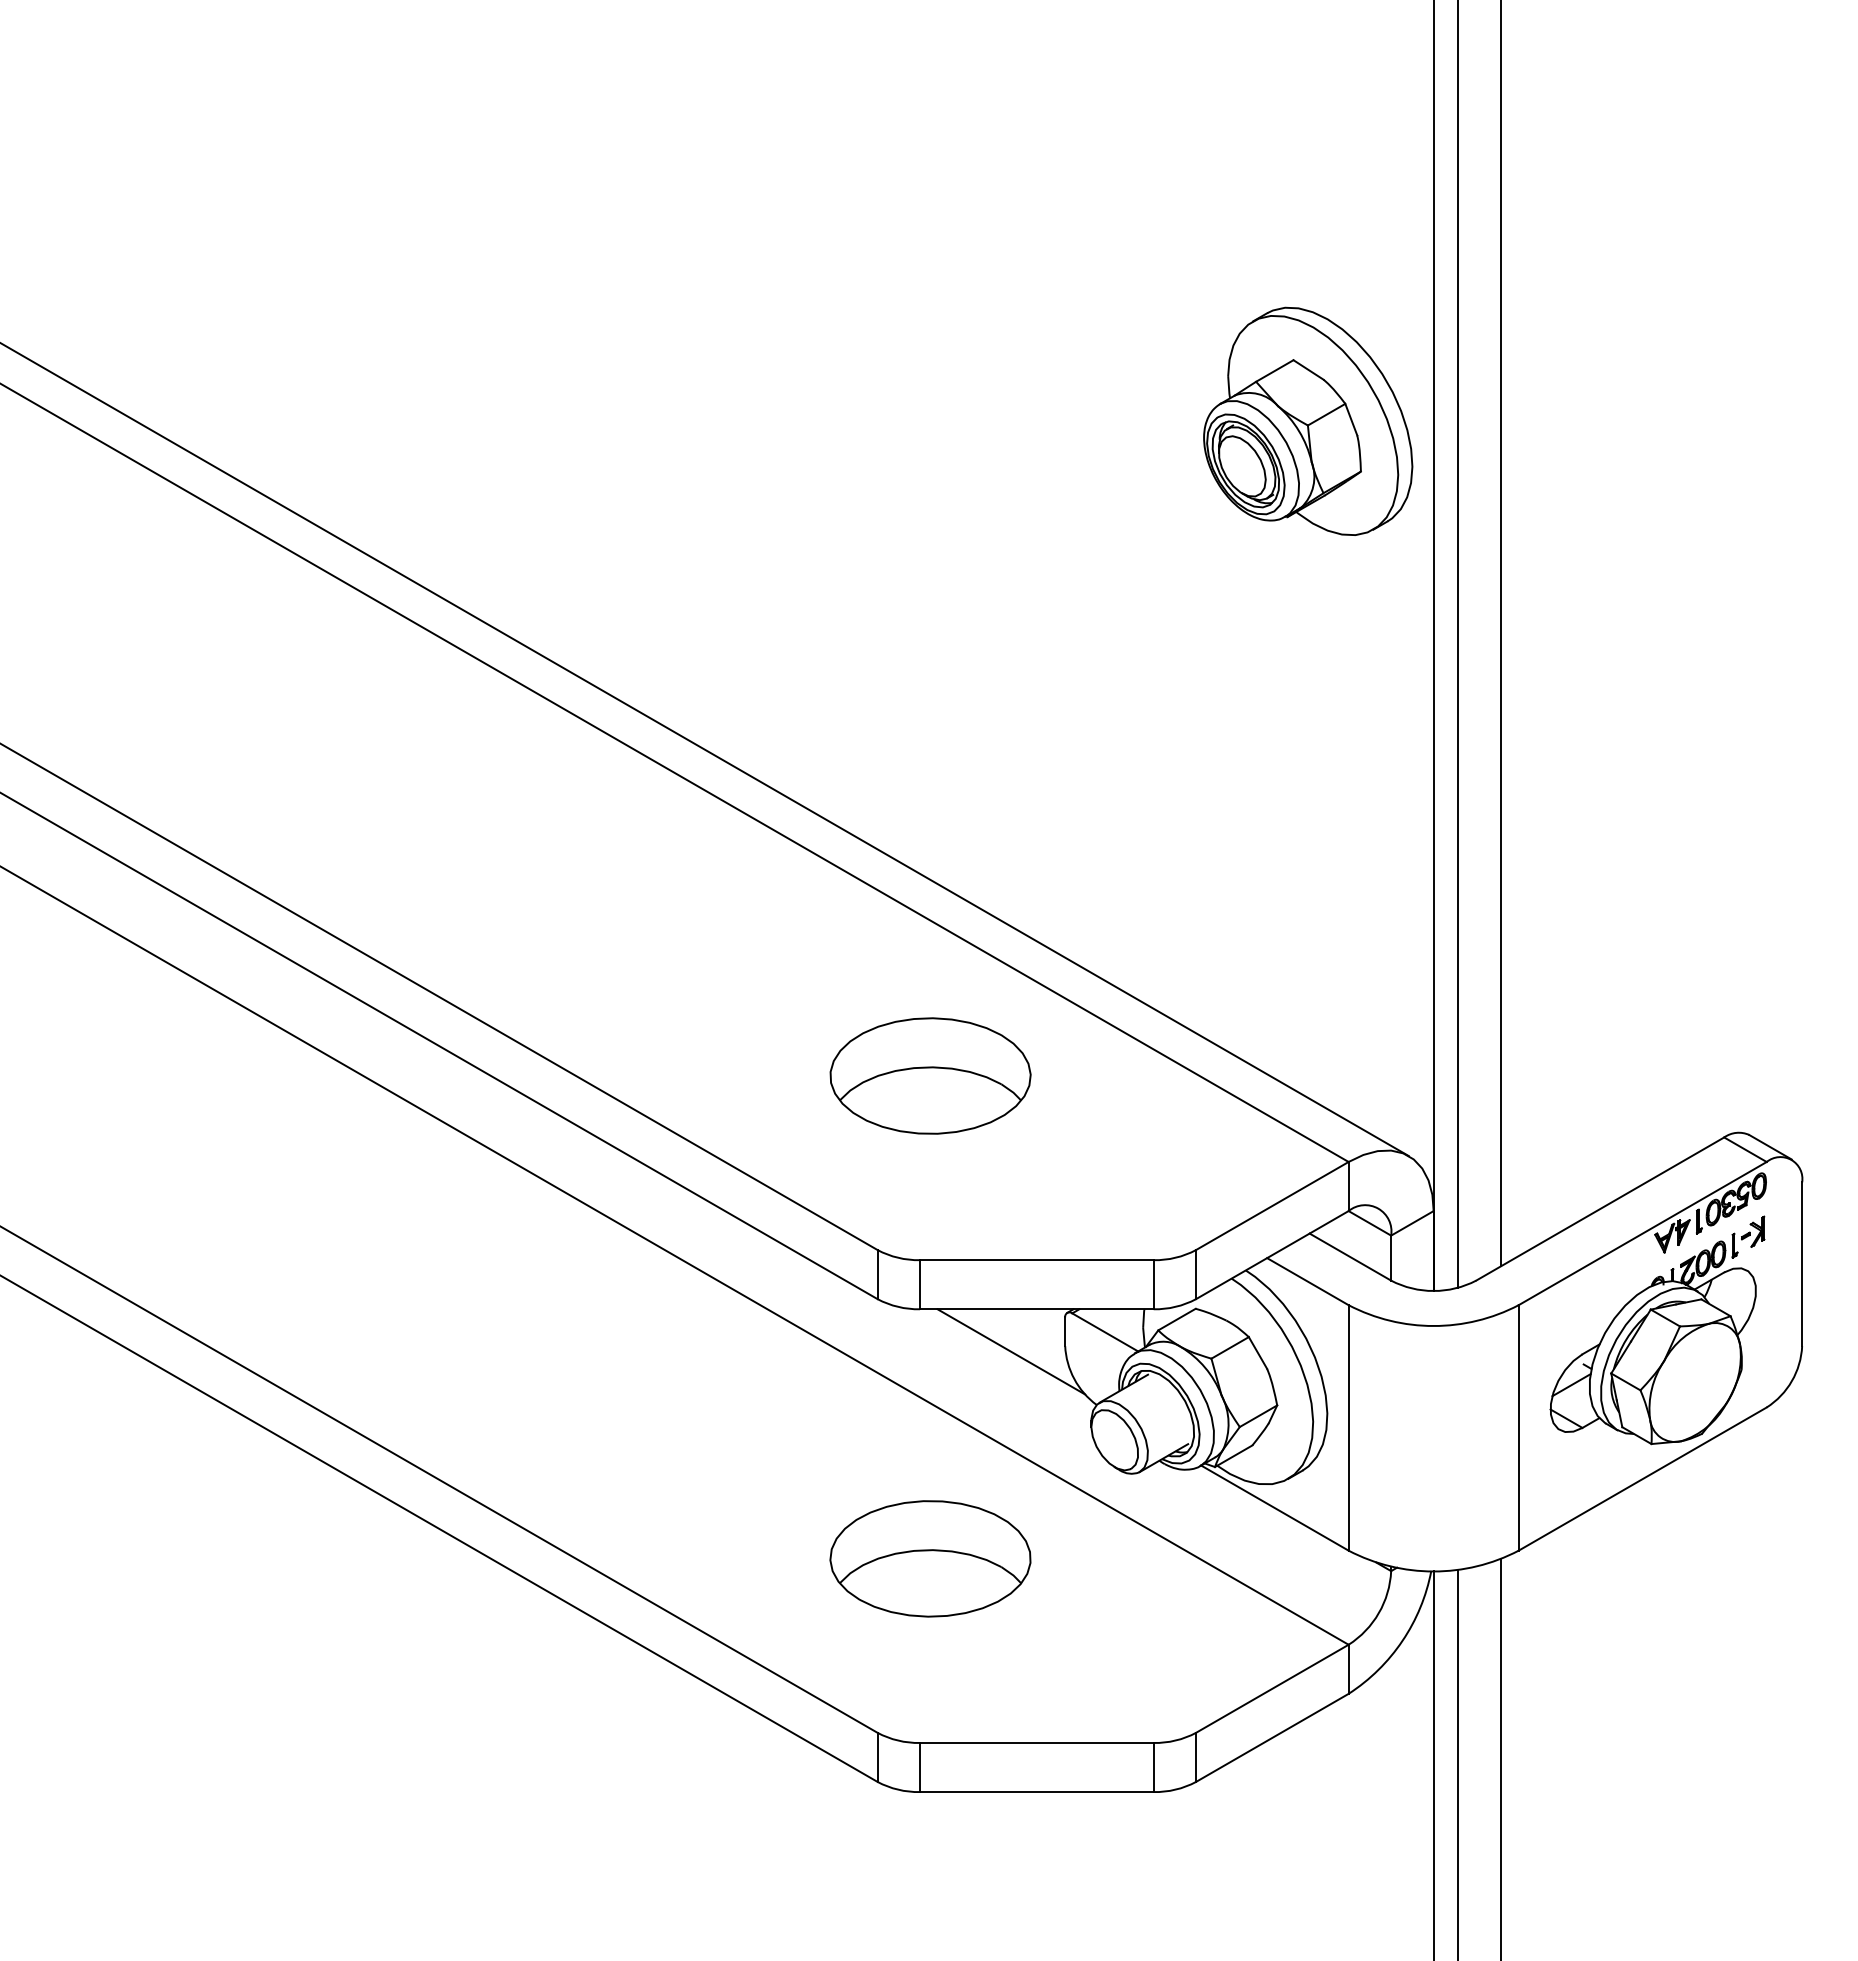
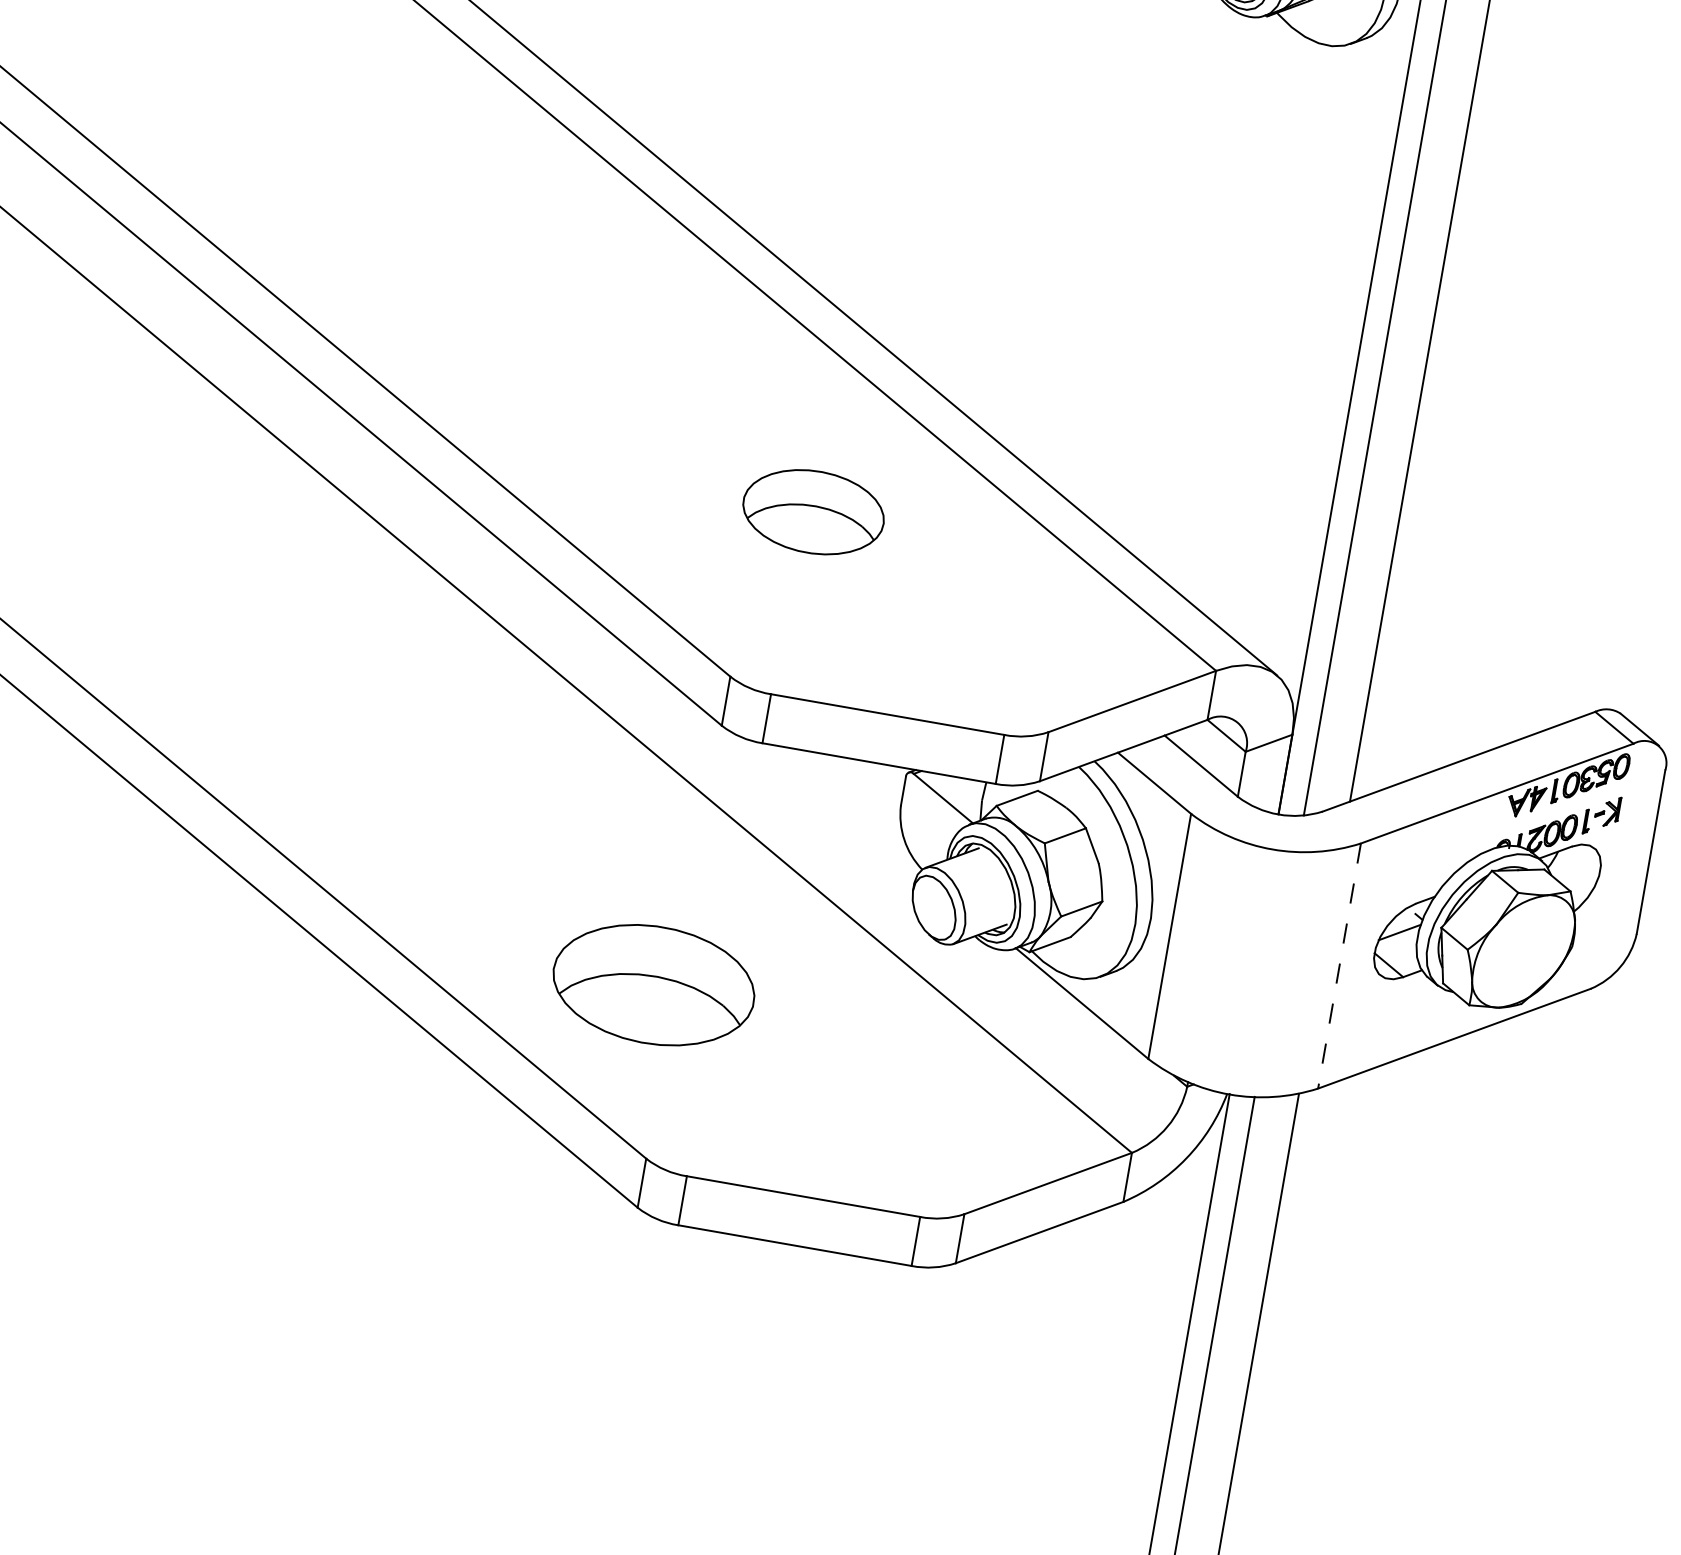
part: (930, 1075) -> (813, 511), size x0.7
line: (1011, 1351) -> (846, 801), removed
line: (1518, 1427) -> (1339, 965), solid -> dashed
part: (930, 1558) -> (653, 984), moved

